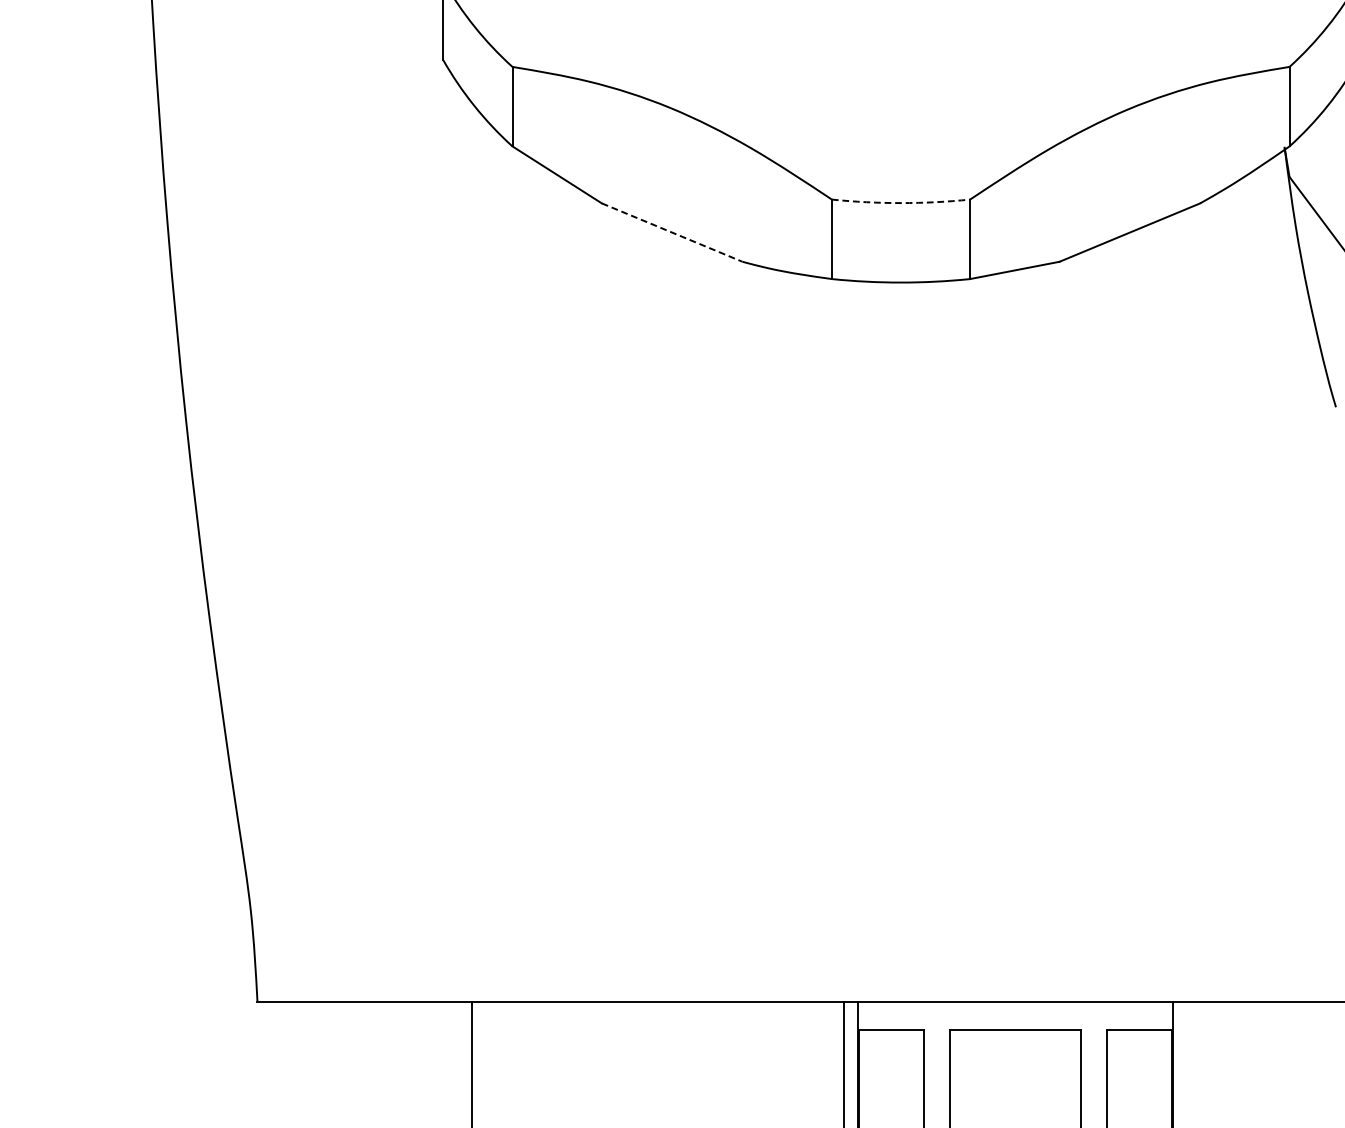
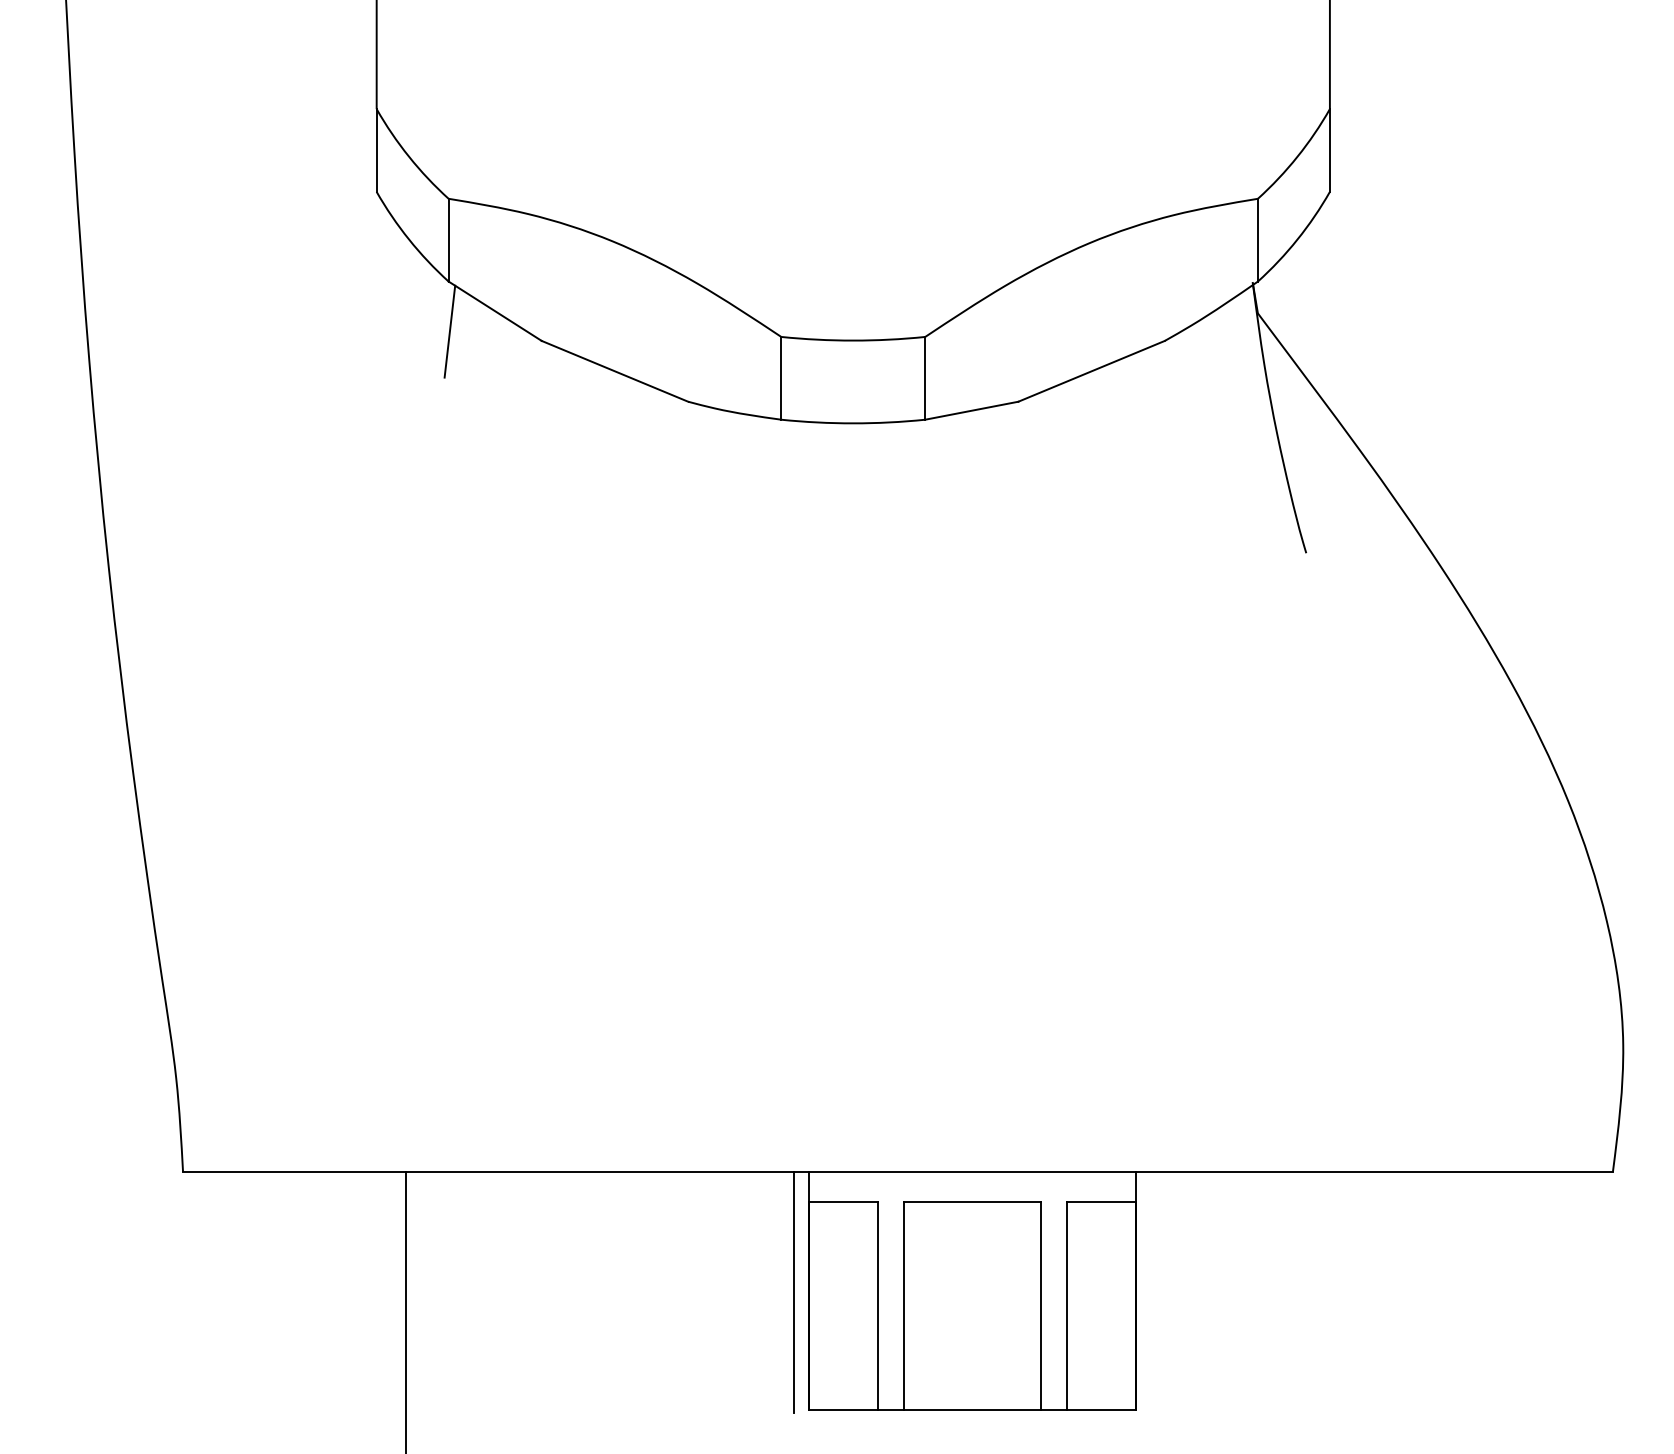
line: (513, 194) -> (449, 331), added
arc: (901, 202) -> (853, 340), dashed -> solid
line: (672, 232) -> (615, 371), dashed -> solid

